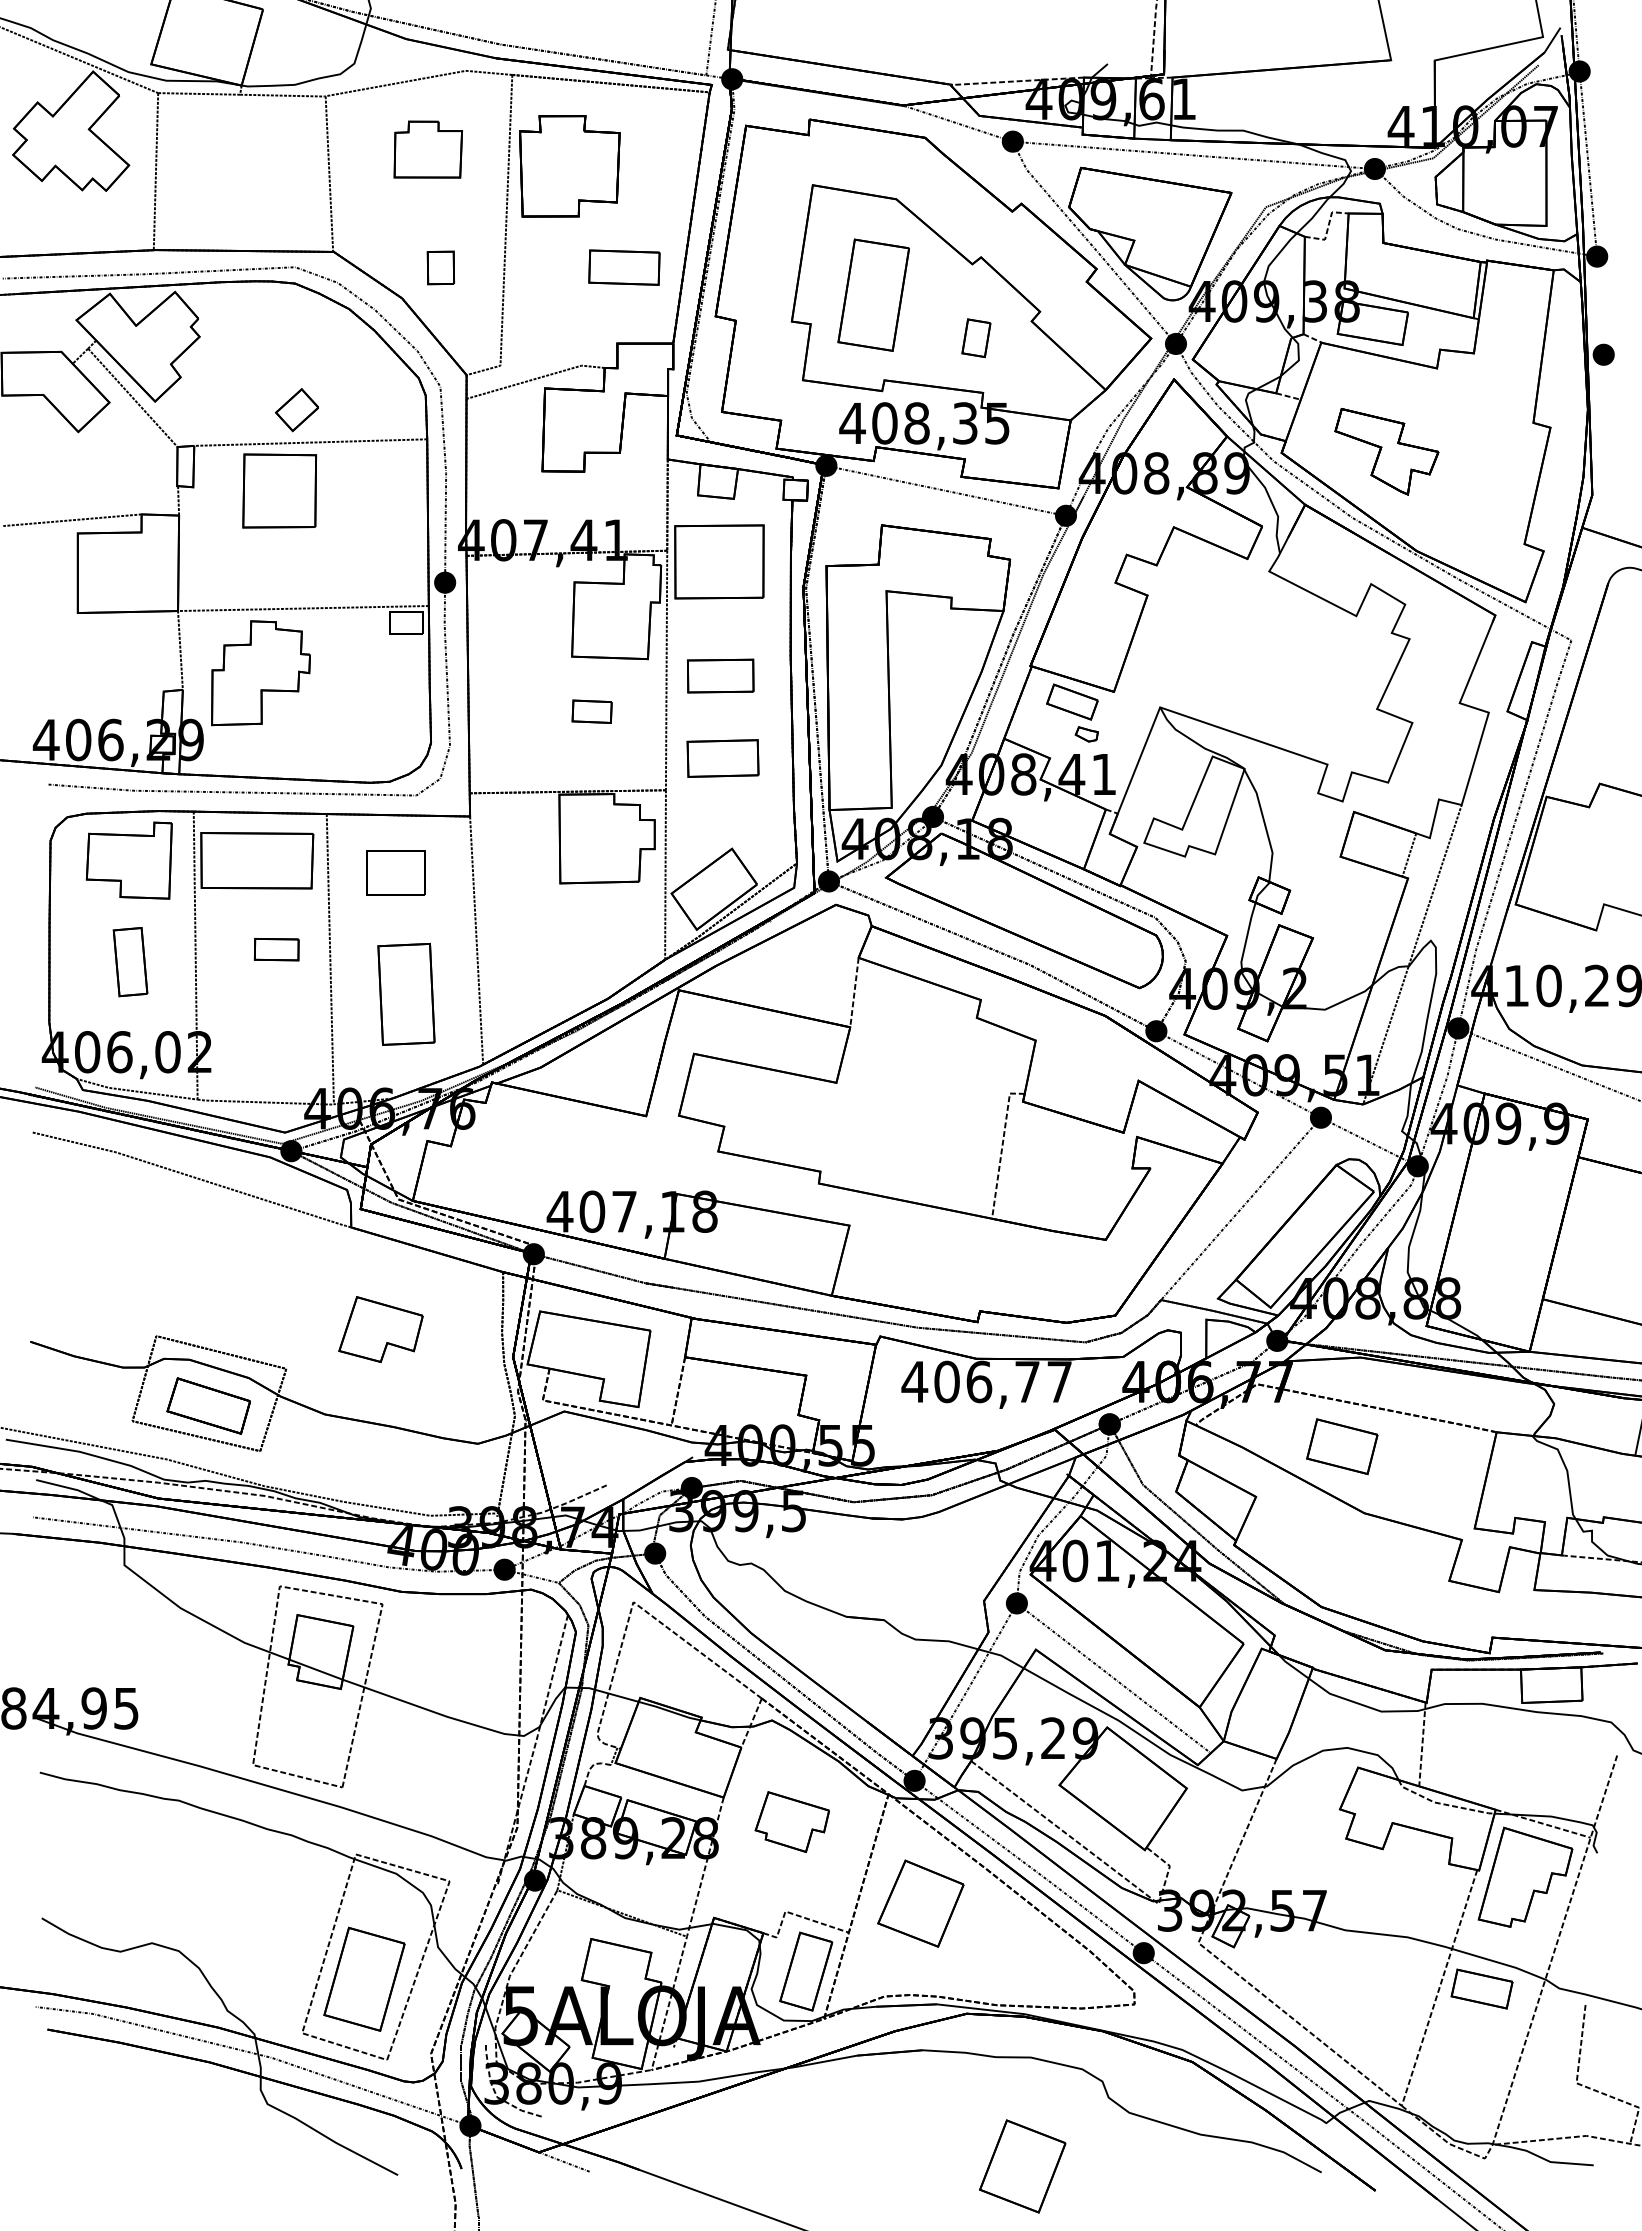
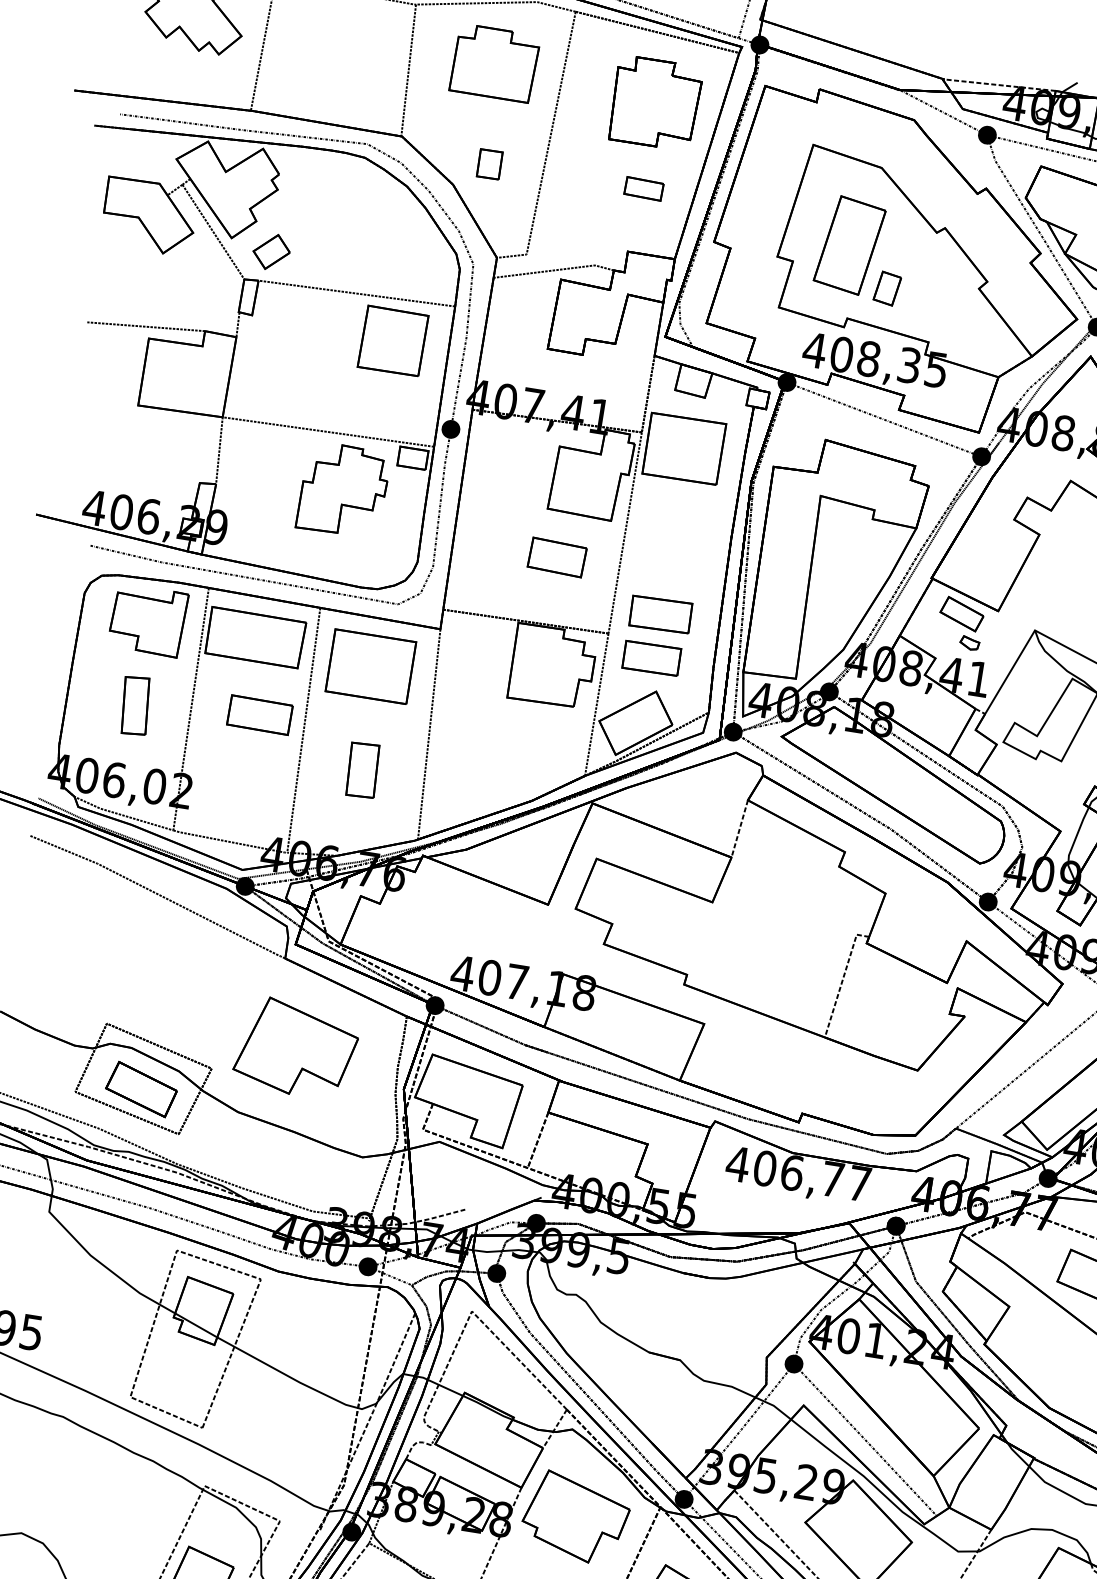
part: (428, 149) -> (495, 63), size x1.43
part: (569, 166) -> (655, 103), moved
part: (624, 267) -> (644, 188), size x0.62
part: (976, 338) -> (887, 288), moved
part: (296, 410) -> (271, 252), moved
part: (279, 490) -> (393, 340), moved
part: (260, 673) -> (343, 490), moved
part: (720, 675) -> (651, 657), moved
part: (591, 711) -> (556, 557), size x1.67
part: (395, 872) -> (370, 666), size x1.67
part: (276, 949) -> (259, 714), size x1.67
part: (405, 994) -> (362, 770), size x0.62
part: (380, 1329) -> (296, 1048), size x1.67
part: (792, 1821) -> (576, 1517), size x1.67

